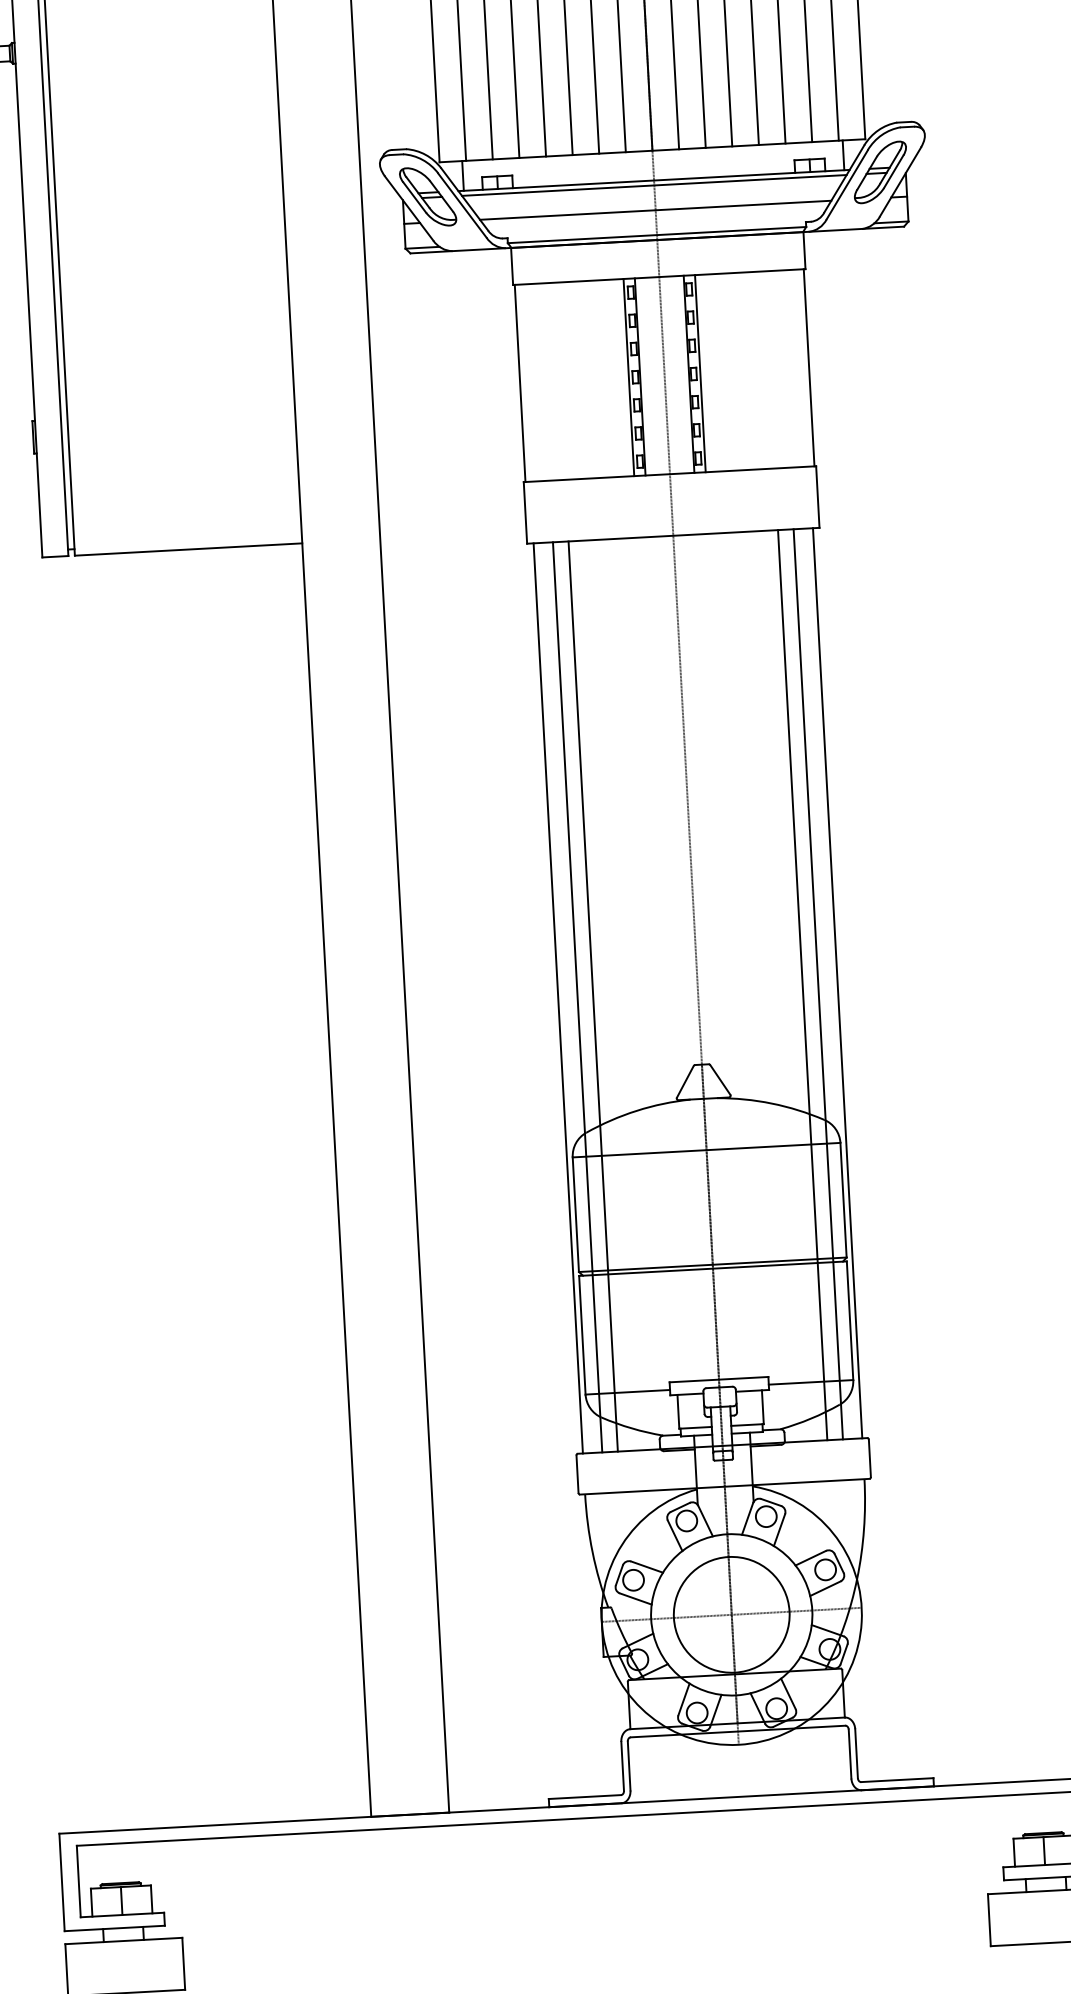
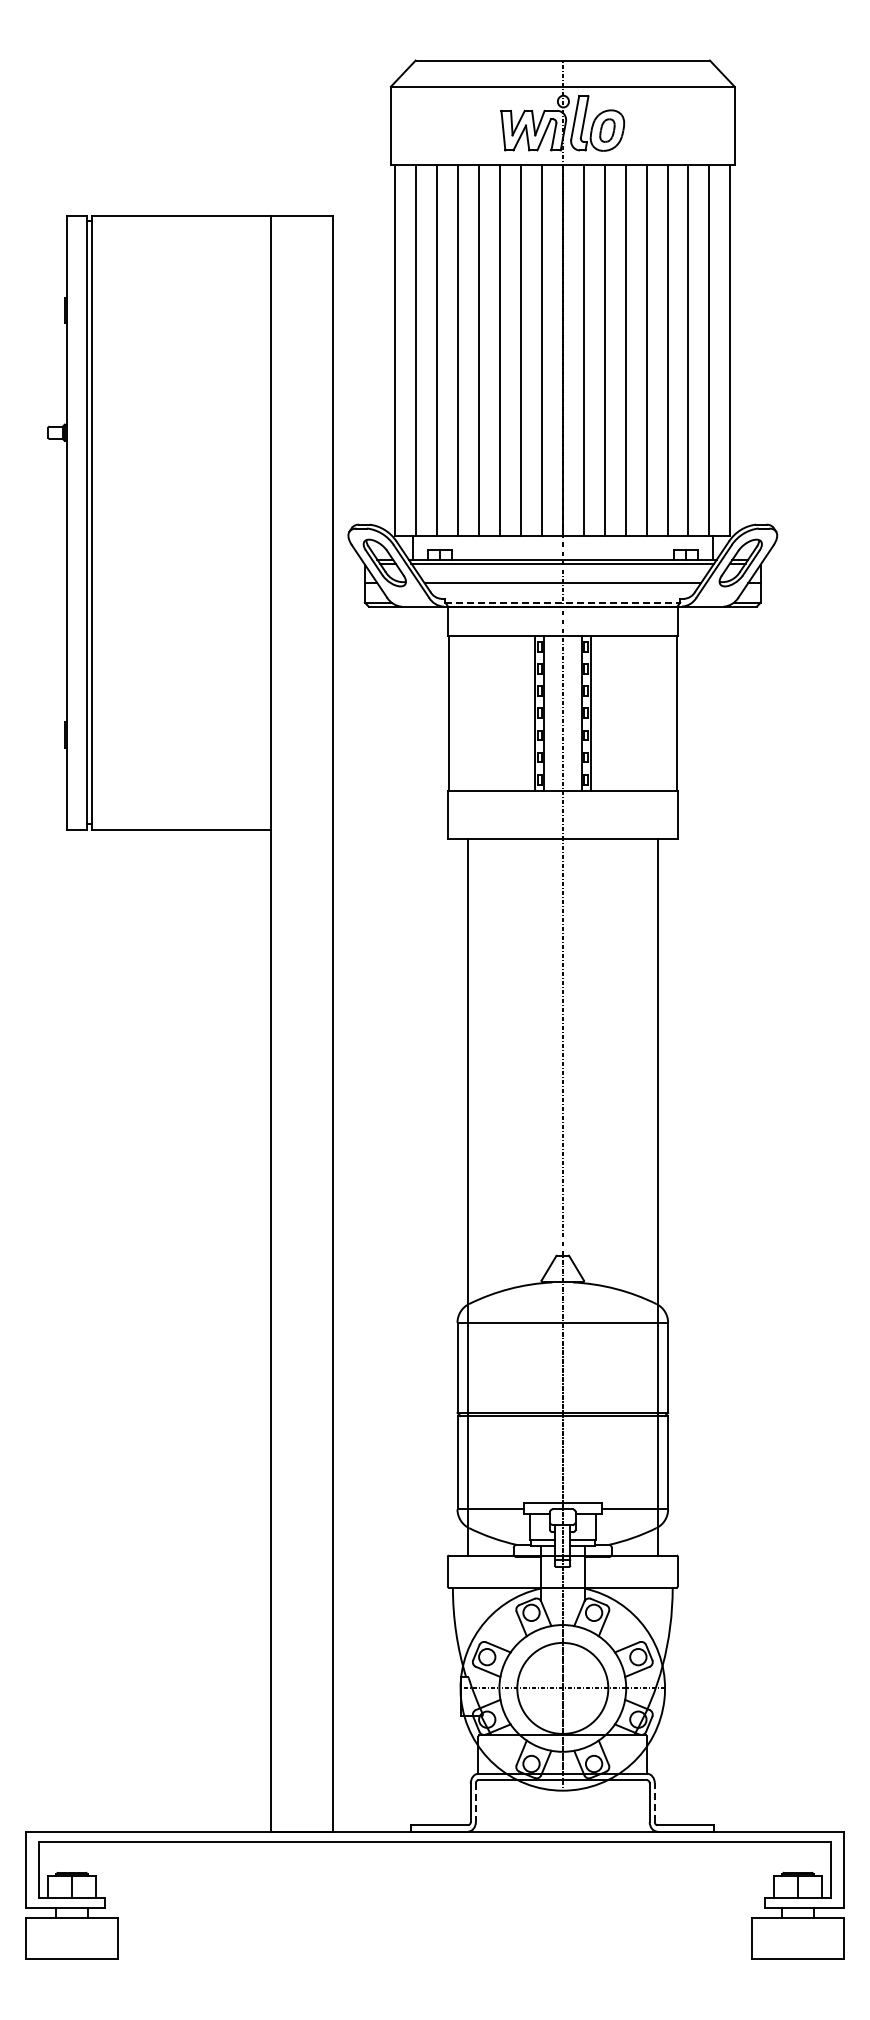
line: (657, 234) -> (563, 602), solid -> dashed
line: (837, 983) -> (672, 1197), removed
line: (803, 985) -> (645, 1197), removed
line: (593, 996) -> (480, 1197), removed
line: (557, 998) -> (452, 1197), removed
line: (856, 1753) -> (654, 1802), solid -> dashed
line: (628, 1767) -> (475, 1803), solid -> dashed

